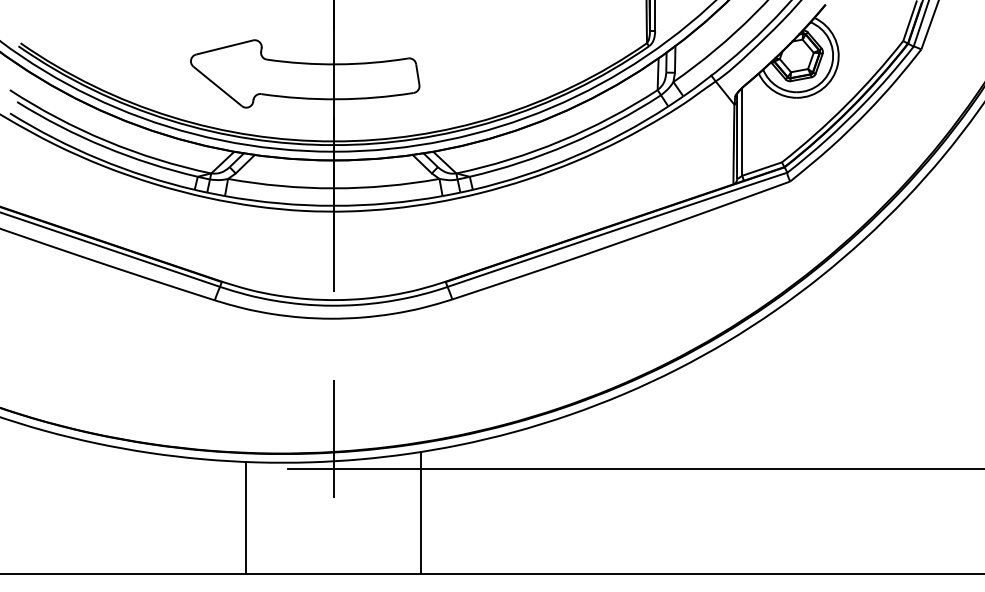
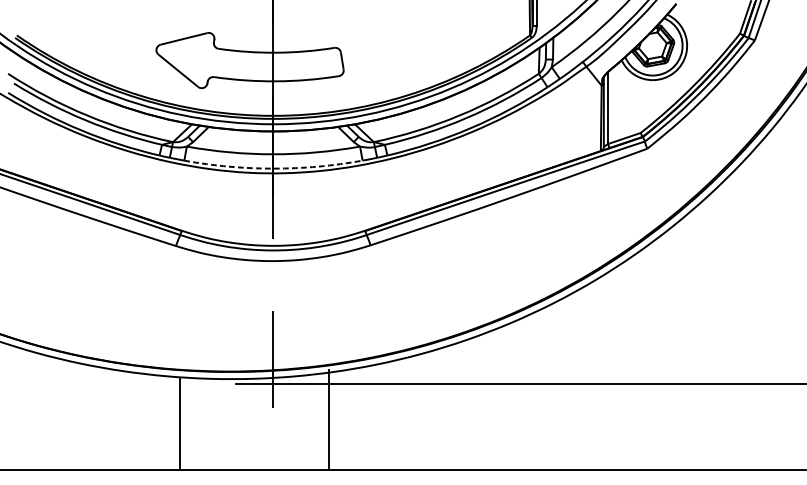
arc: (333, 205) -> (273, 168), solid -> dashed
line: (421, 513) -> (328, 420), moved
line: (246, 518) -> (179, 424), moved

